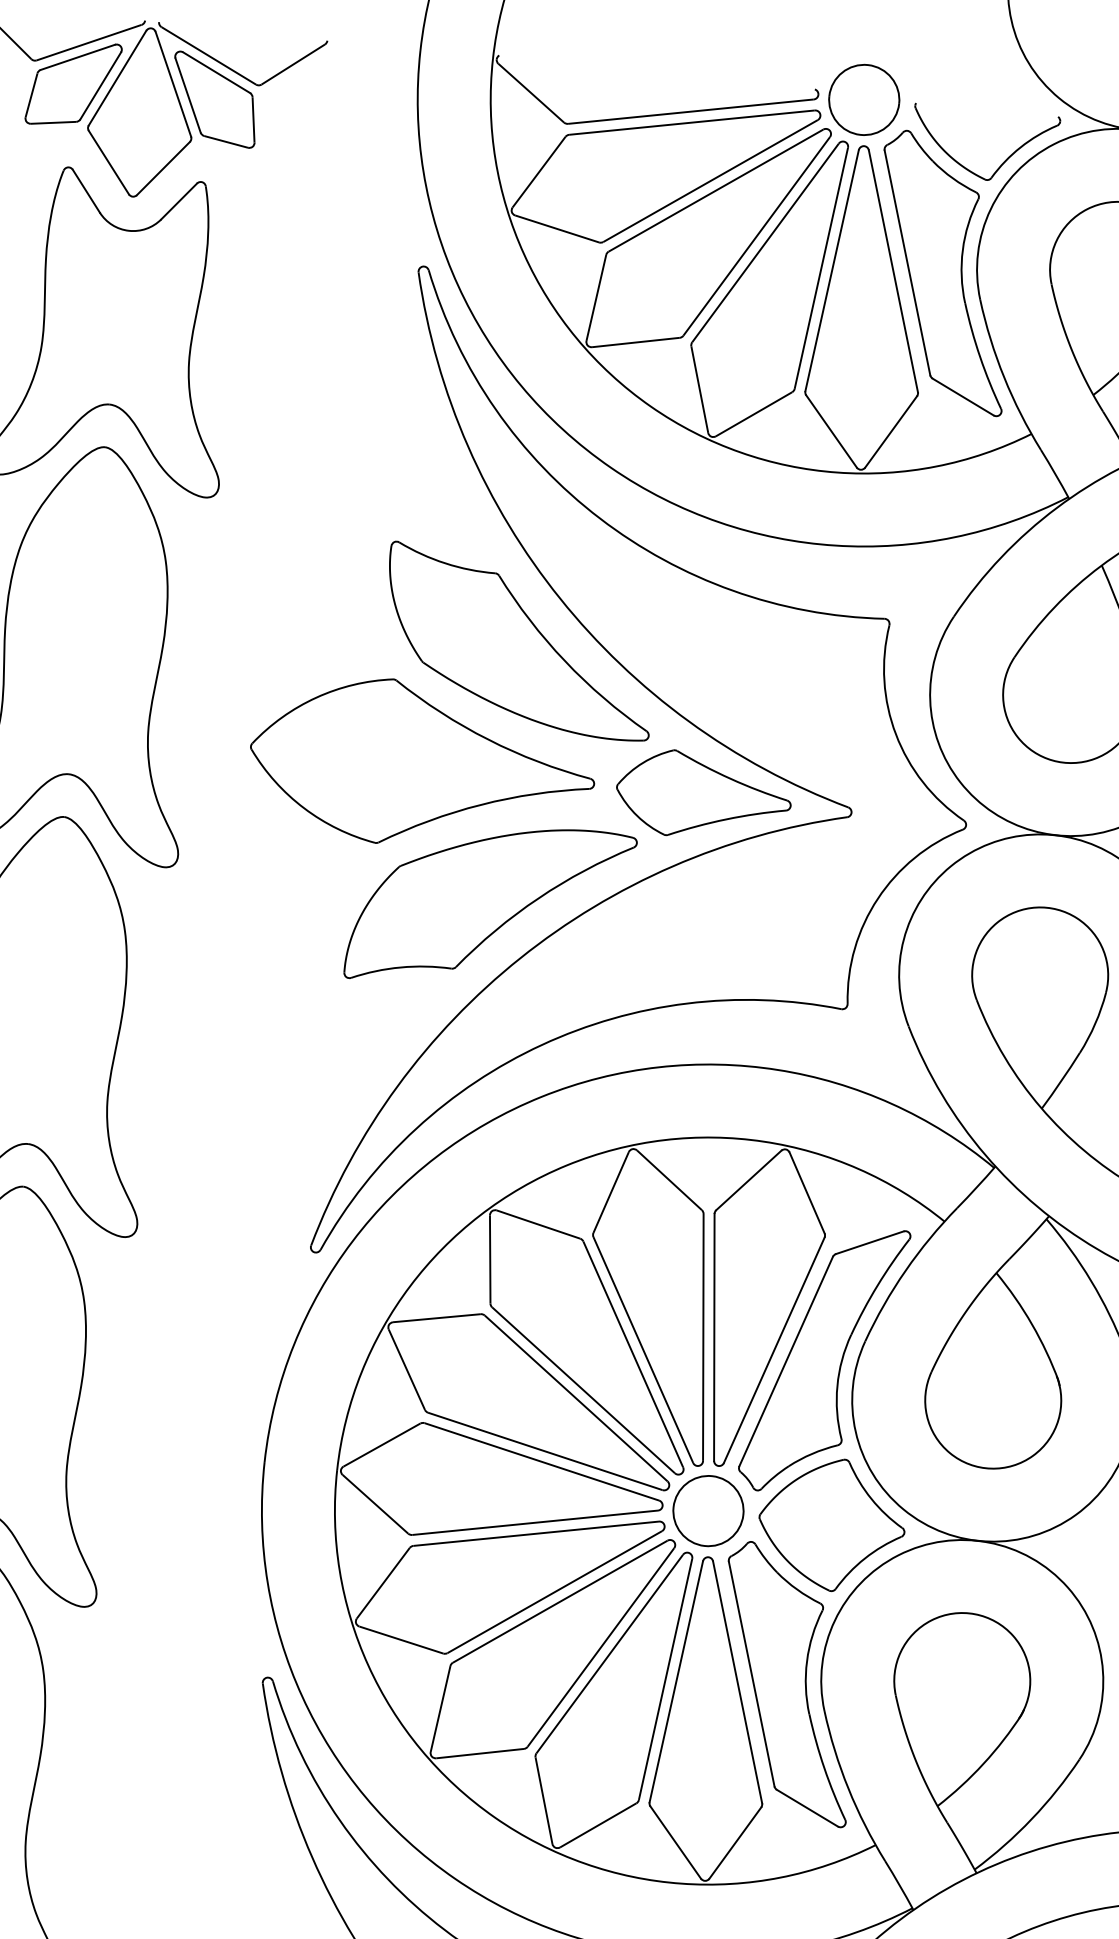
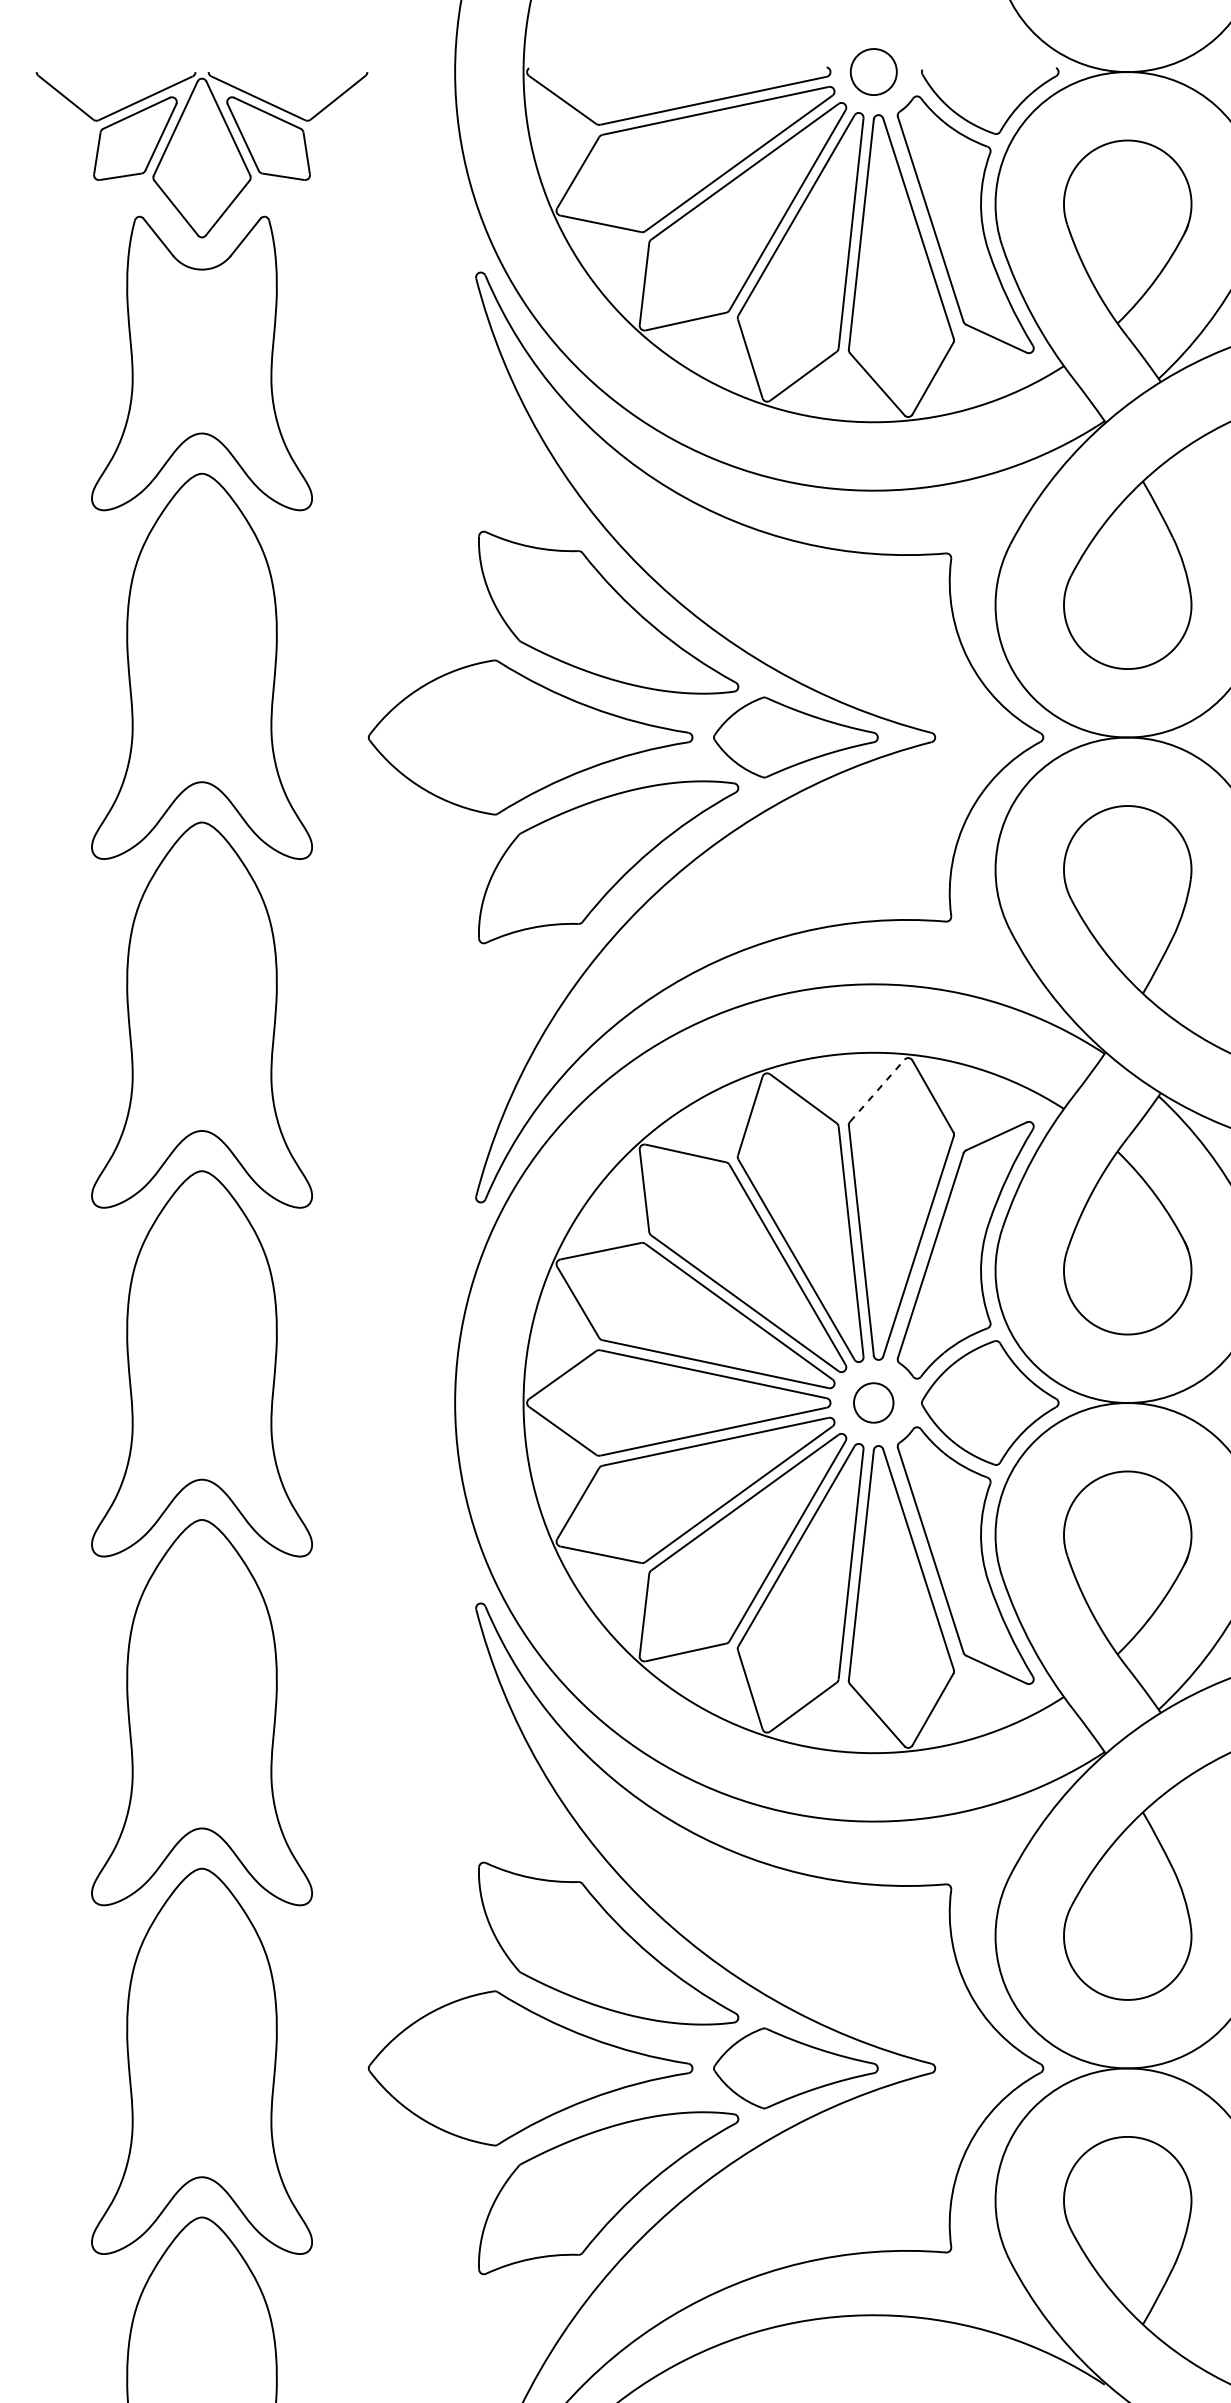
part: (864, 99) -> (873, 71), size x0.7
line: (749, 1180) -> (877, 1090), solid -> dashed
circle: (708, 1510) -> (873, 1402), size x0.6

